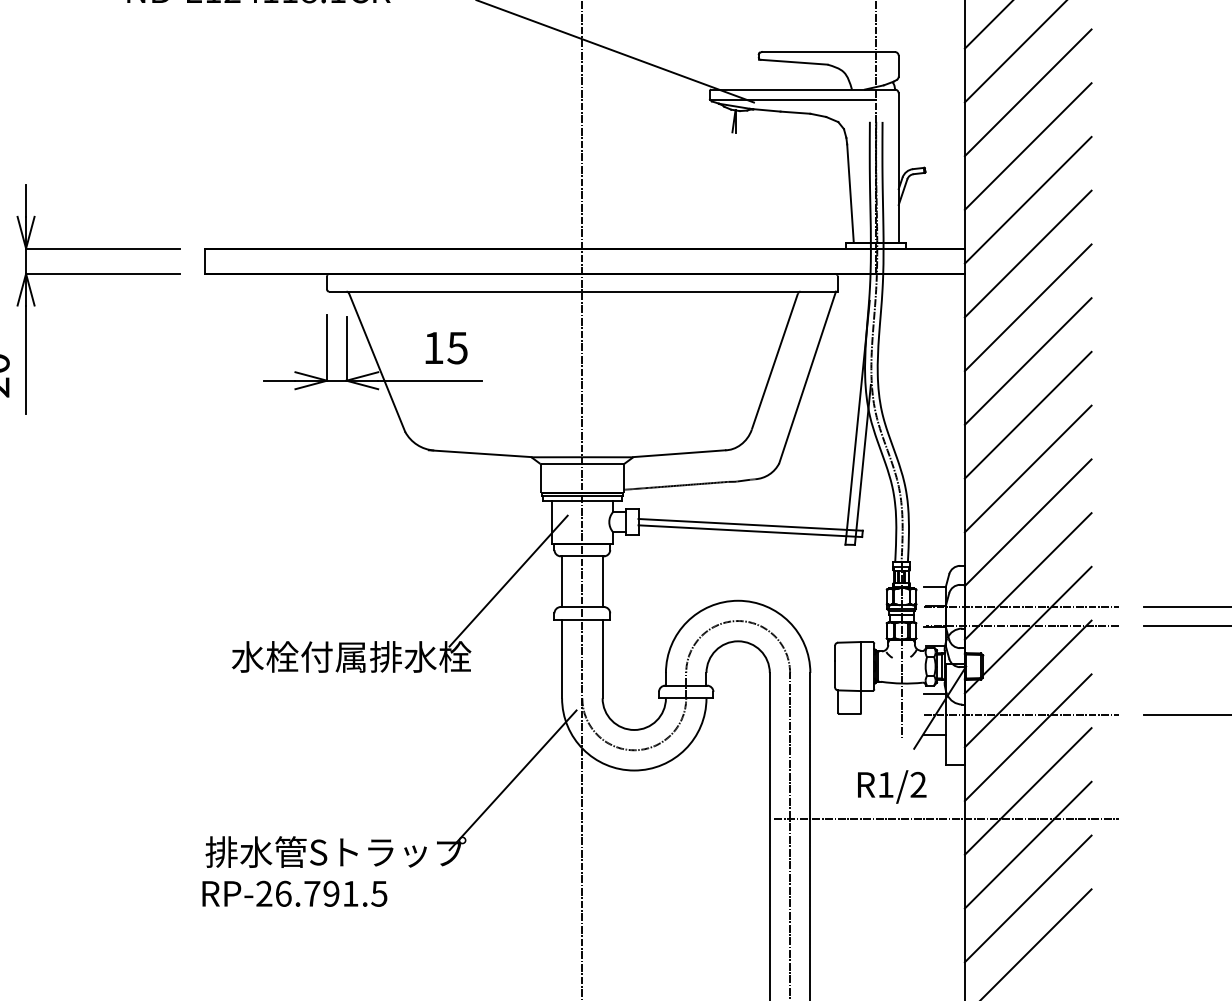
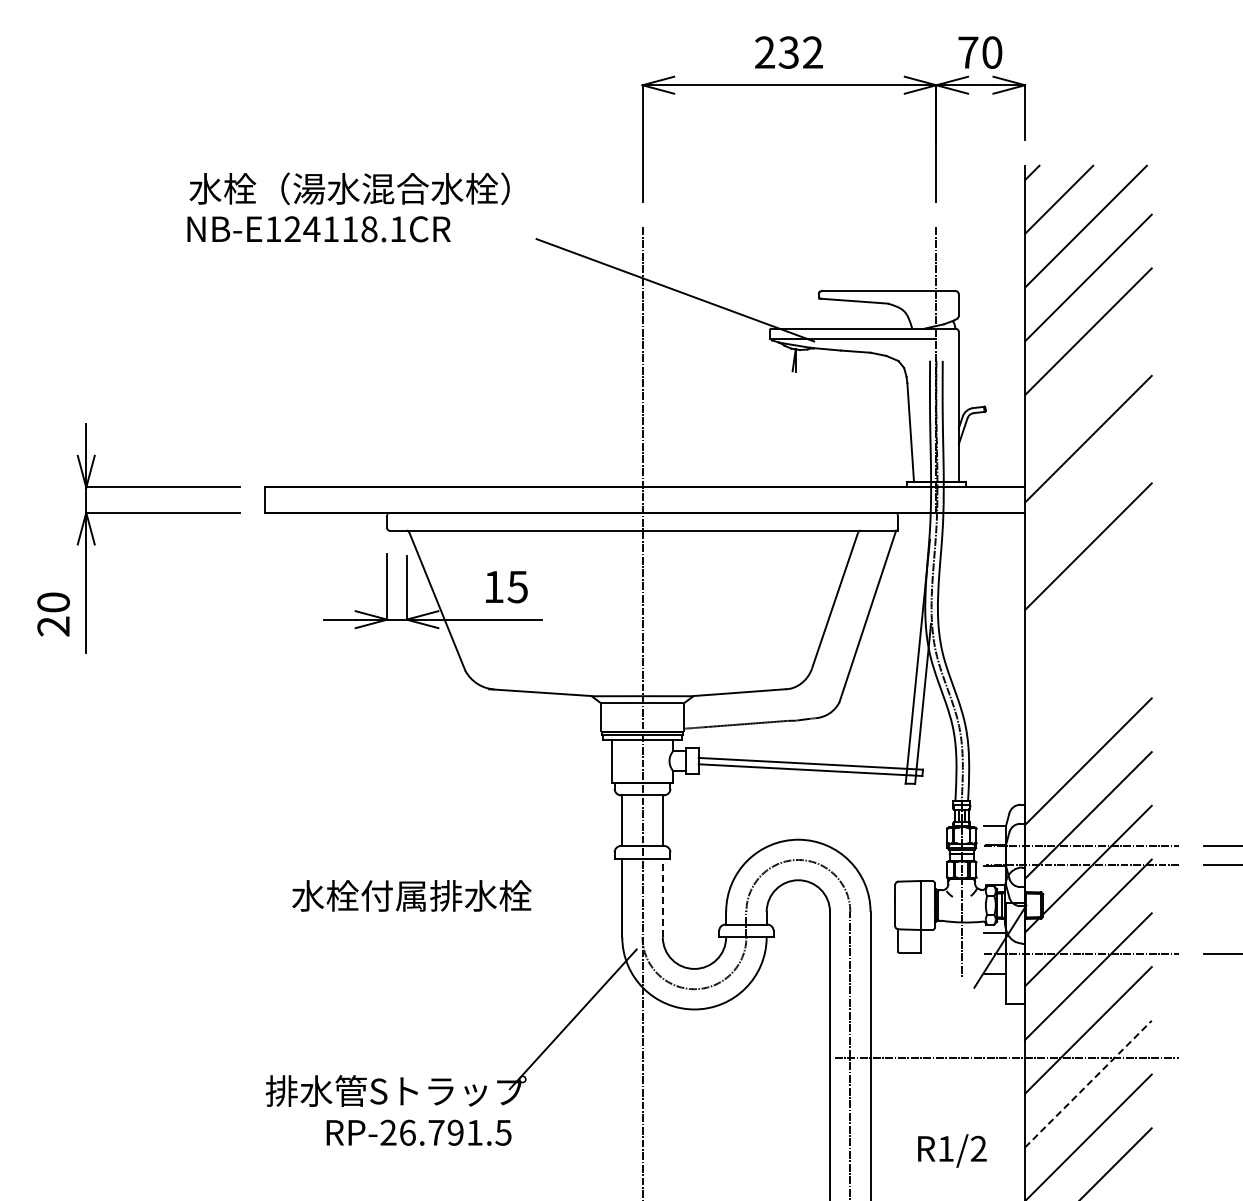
line: (1028, 146) -> (1088, 385), removed
line: (1028, 253) -> (1088, 492), removed
line: (1028, 361) -> (1088, 600), removed
line: (1028, 414) -> (1088, 653), removed
line: (1028, 468) -> (1088, 707), removed
line: (508, 580) -> (568, 819), removed
line: (602, 658) -> (662, 897), solid -> dashed
text: (892, 786) -> (952, 1150), moved
line: (1028, 845) -> (1088, 1084), solid -> dashed
text: (294, 893) -> (418, 1132), moved

